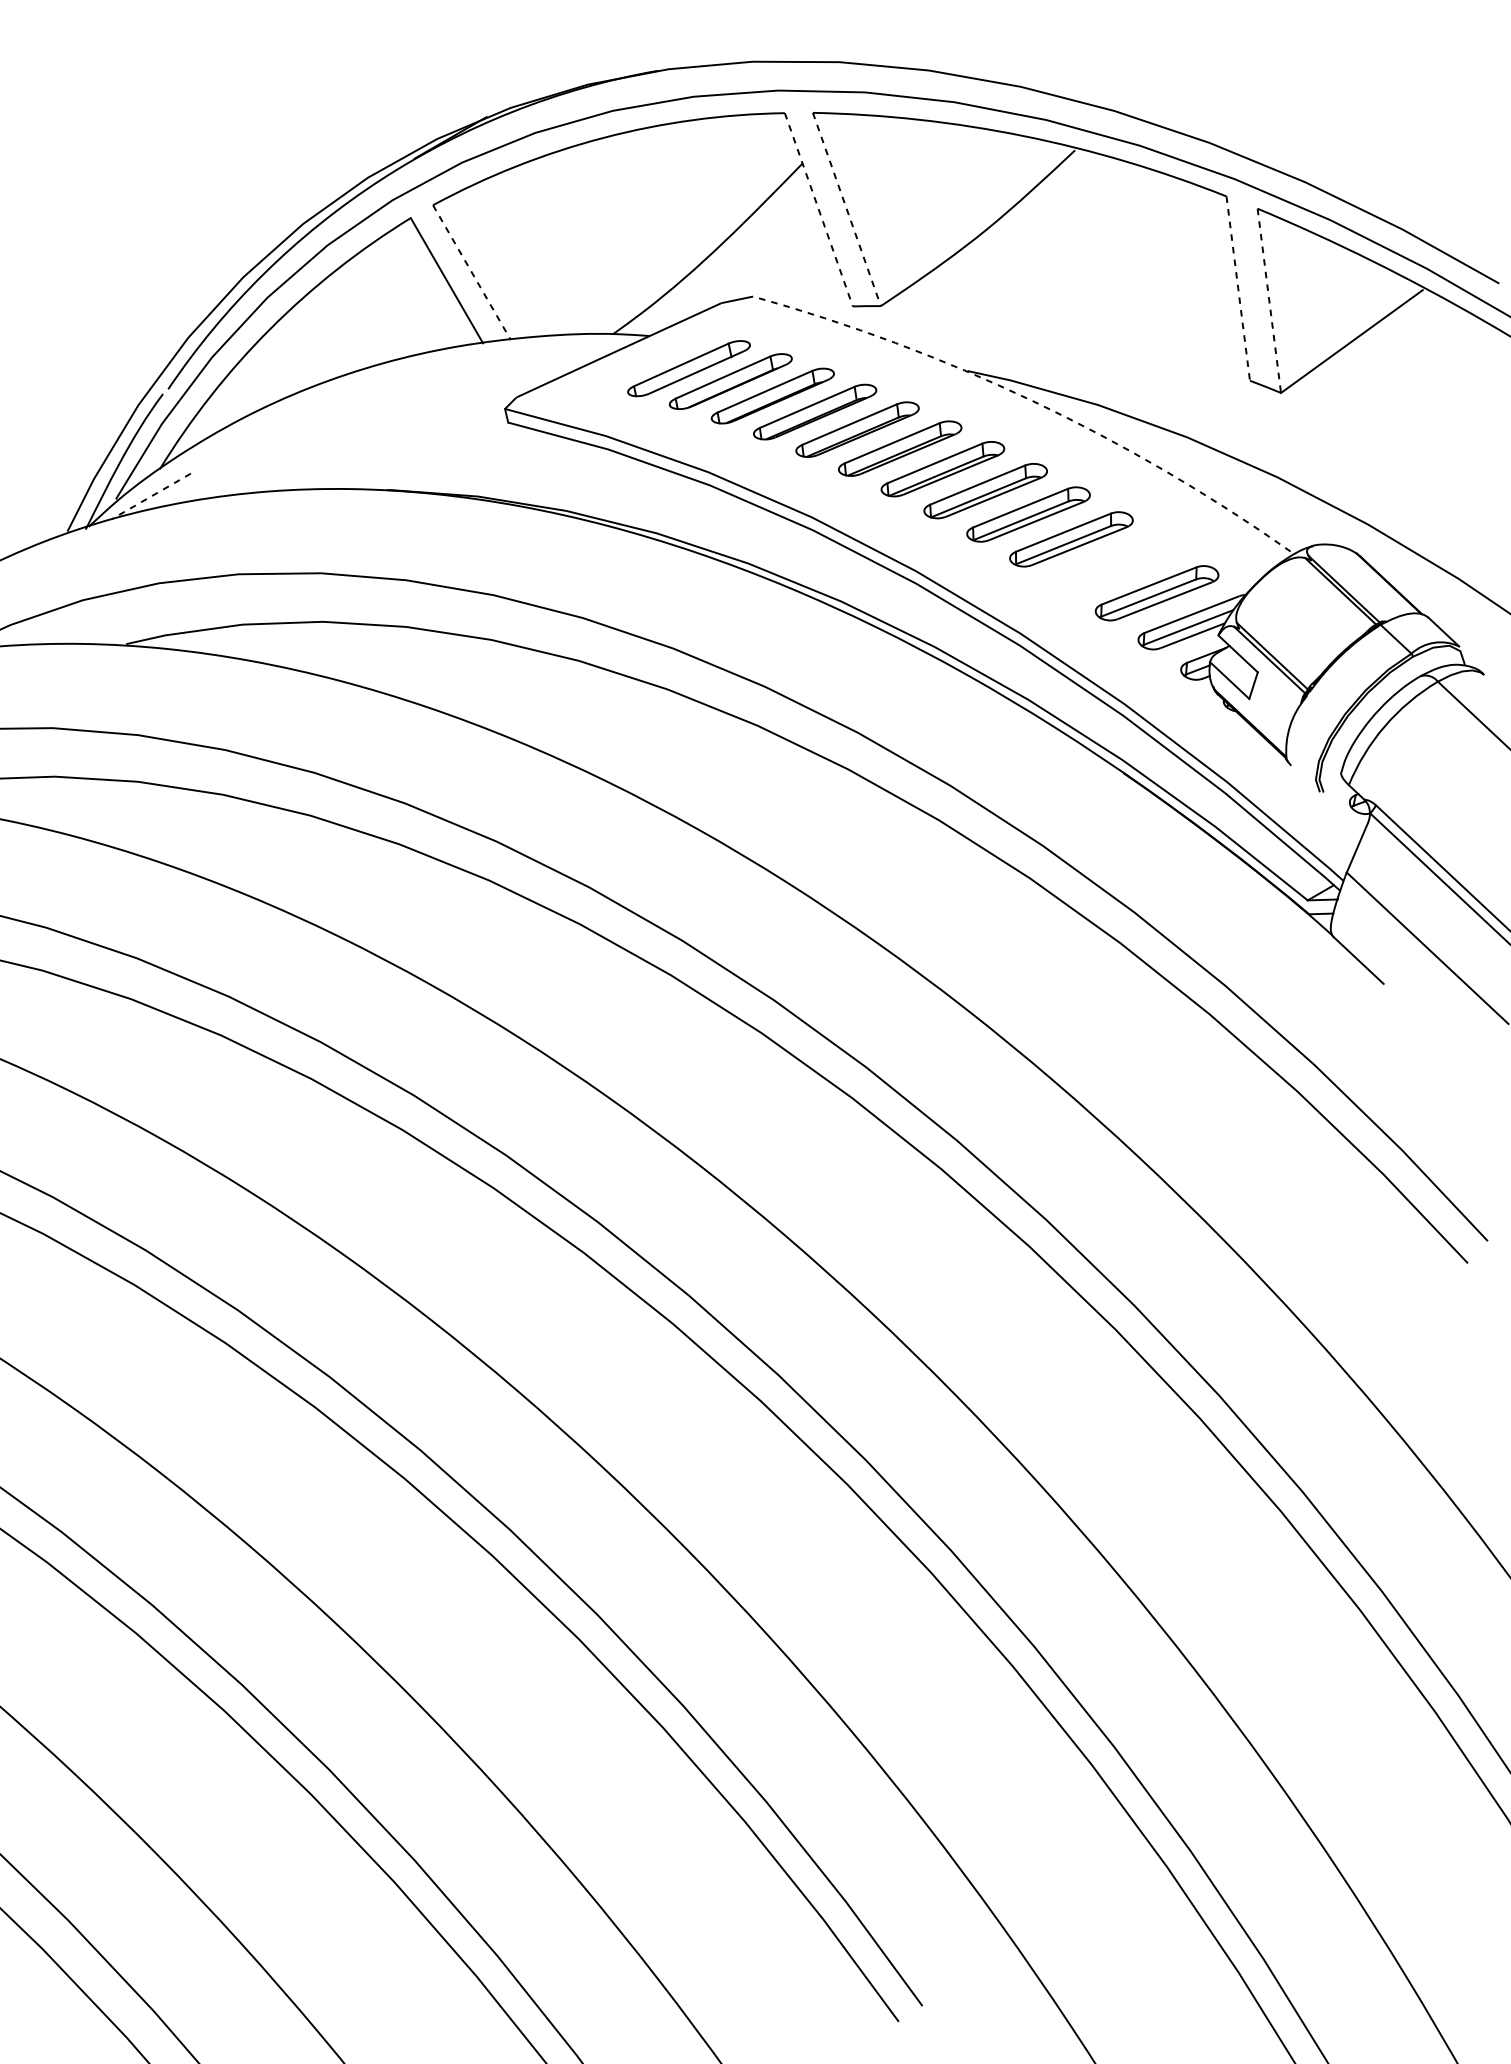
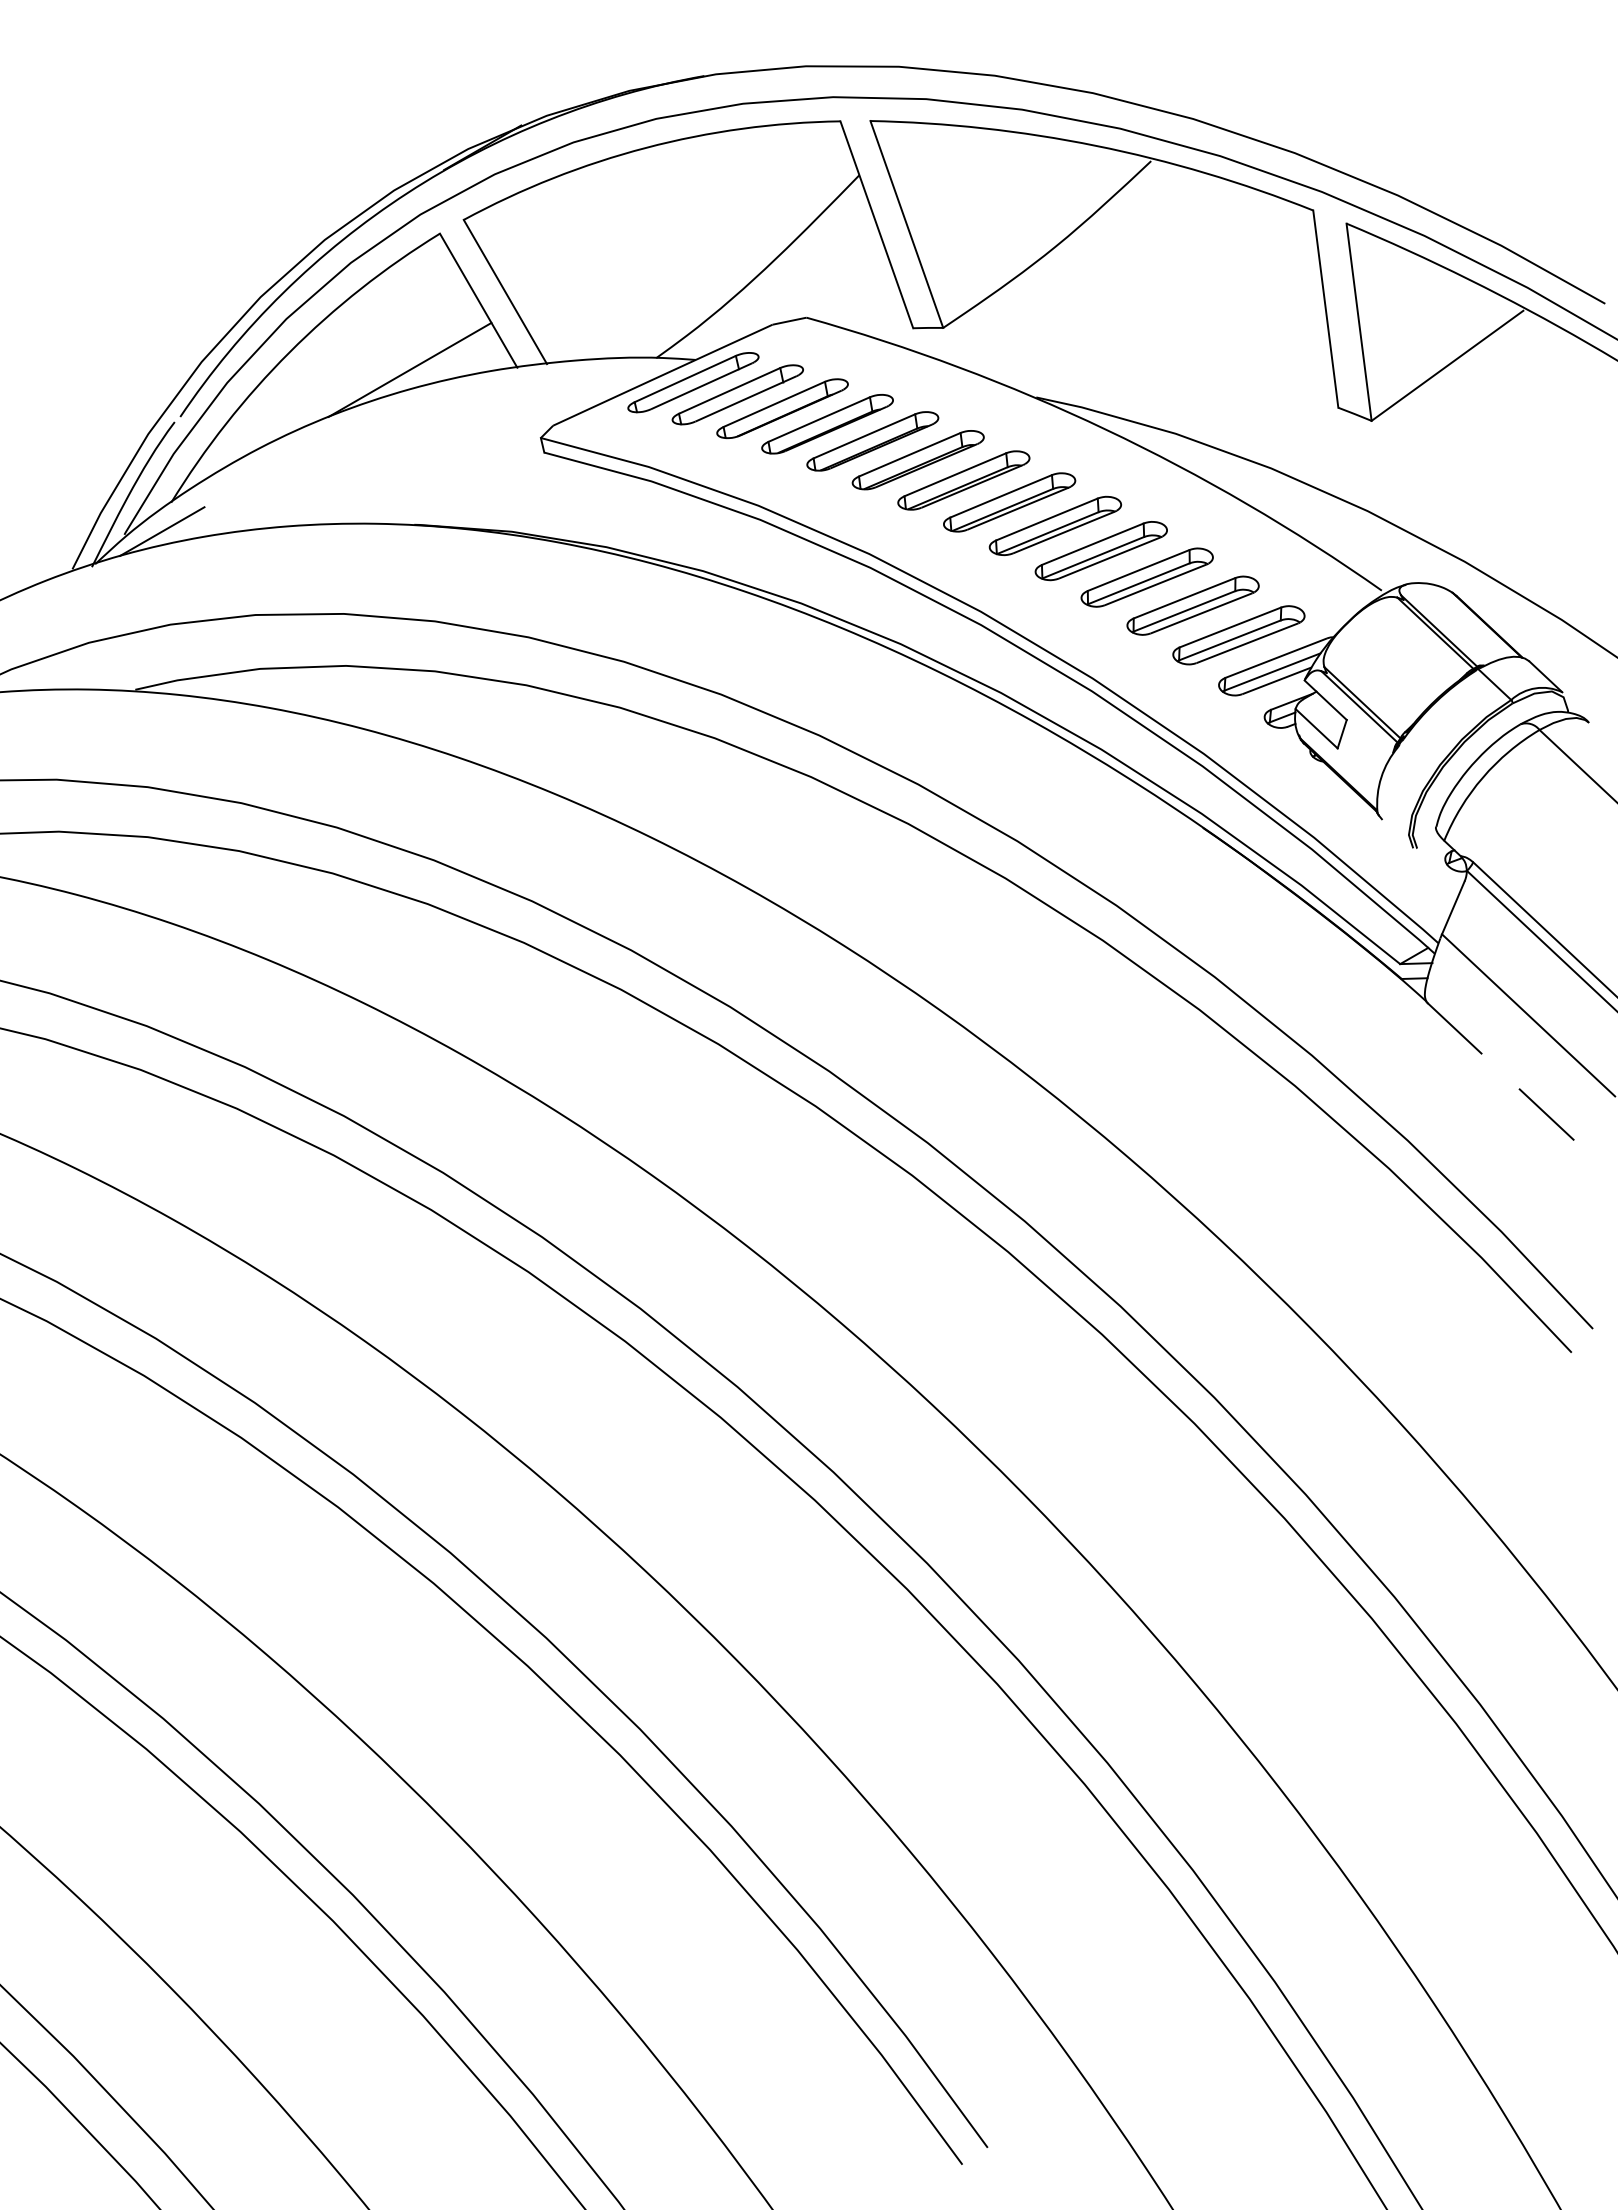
line: (818, 209) -> (876, 224), dashed -> solid
line: (846, 209) -> (906, 224), dashed -> solid
line: (472, 273) -> (505, 292), dashed -> solid
line: (1237, 288) -> (1325, 309), dashed -> solid
line: (1269, 301) -> (1359, 322), dashed -> solid
line: (382, 344) -> (409, 369), added
part: (647, 357) -> (693, 382), added
arc: (1032, 401) -> (1105, 429), dashed -> solid
line: (151, 496) -> (162, 531), dashed -> solid
part: (1113, 565) -> (1192, 605), added
line: (1444, 1040) -> (1546, 1114), added

